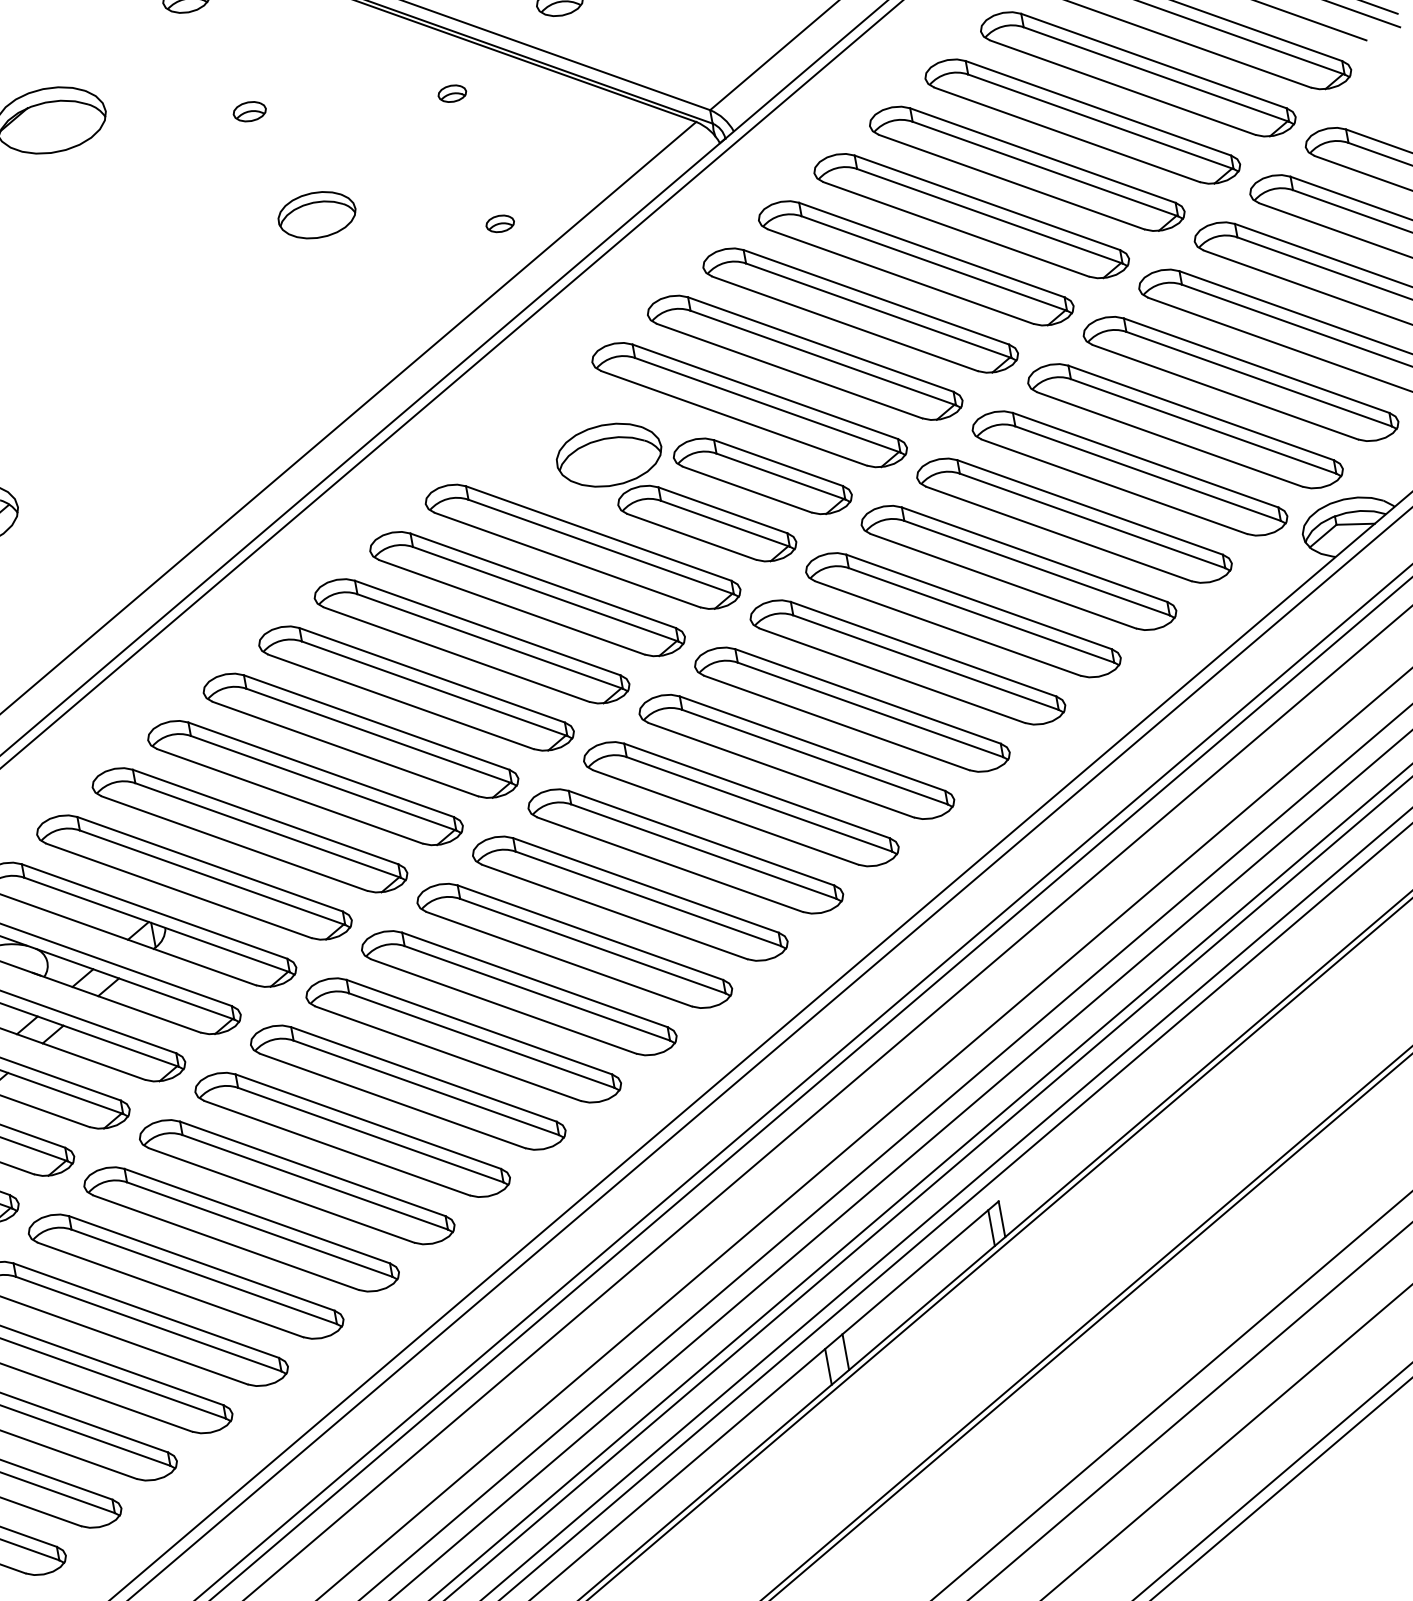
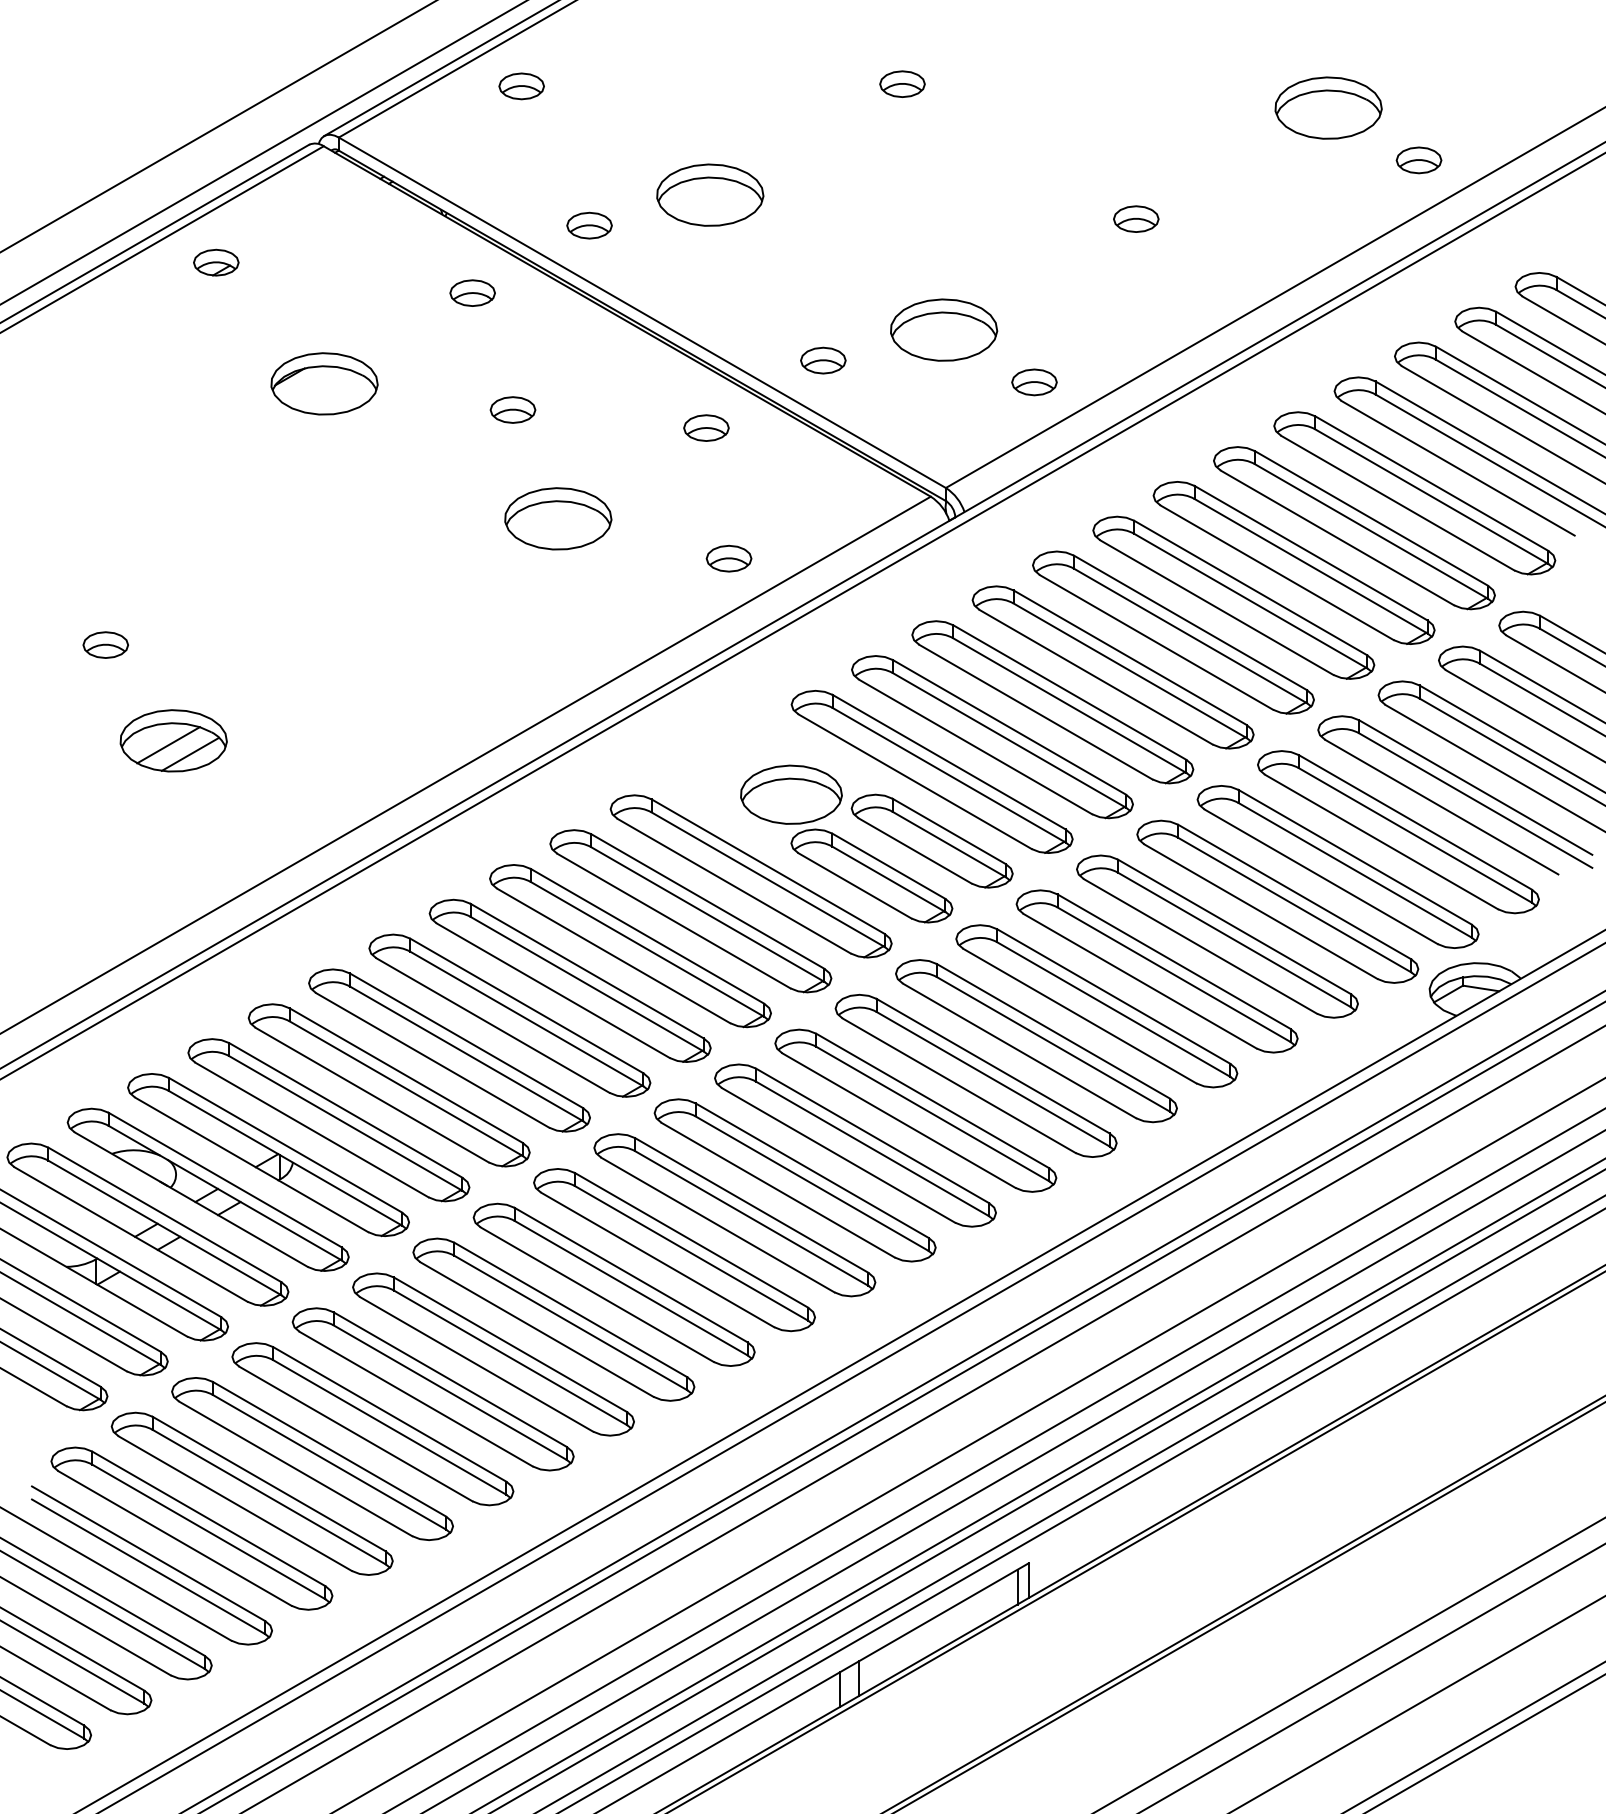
part: (452, 93) -> (706, 427), size x1.67
part: (249, 111) -> (512, 409), size x1.43
part: (317, 214) -> (558, 518), size x1.43
part: (499, 223) -> (728, 558), size x1.67

